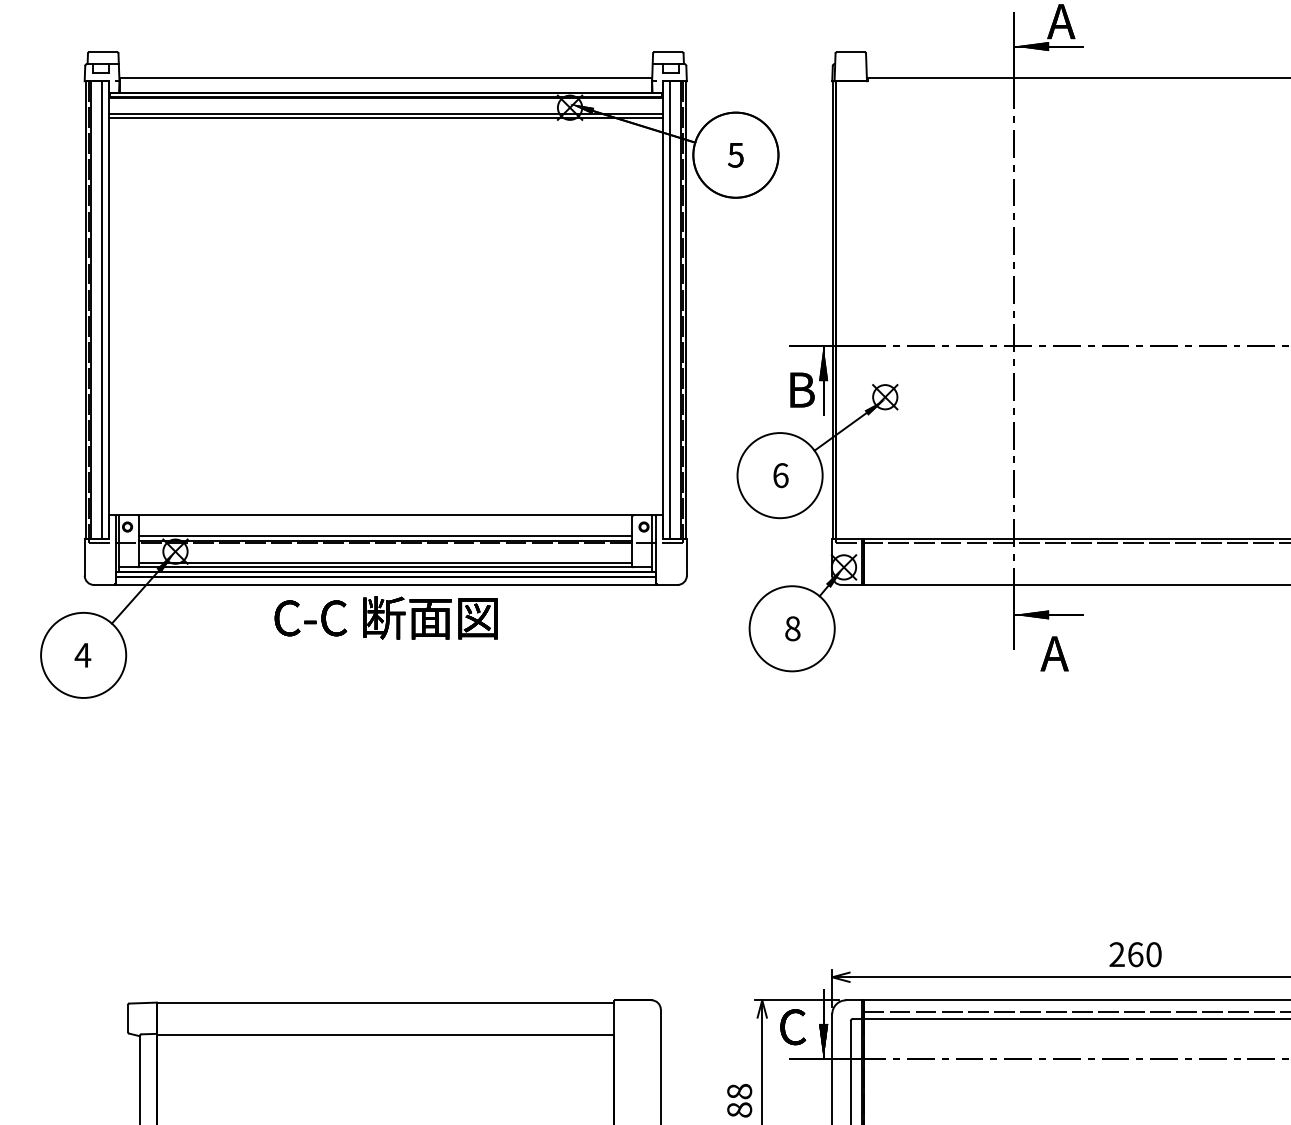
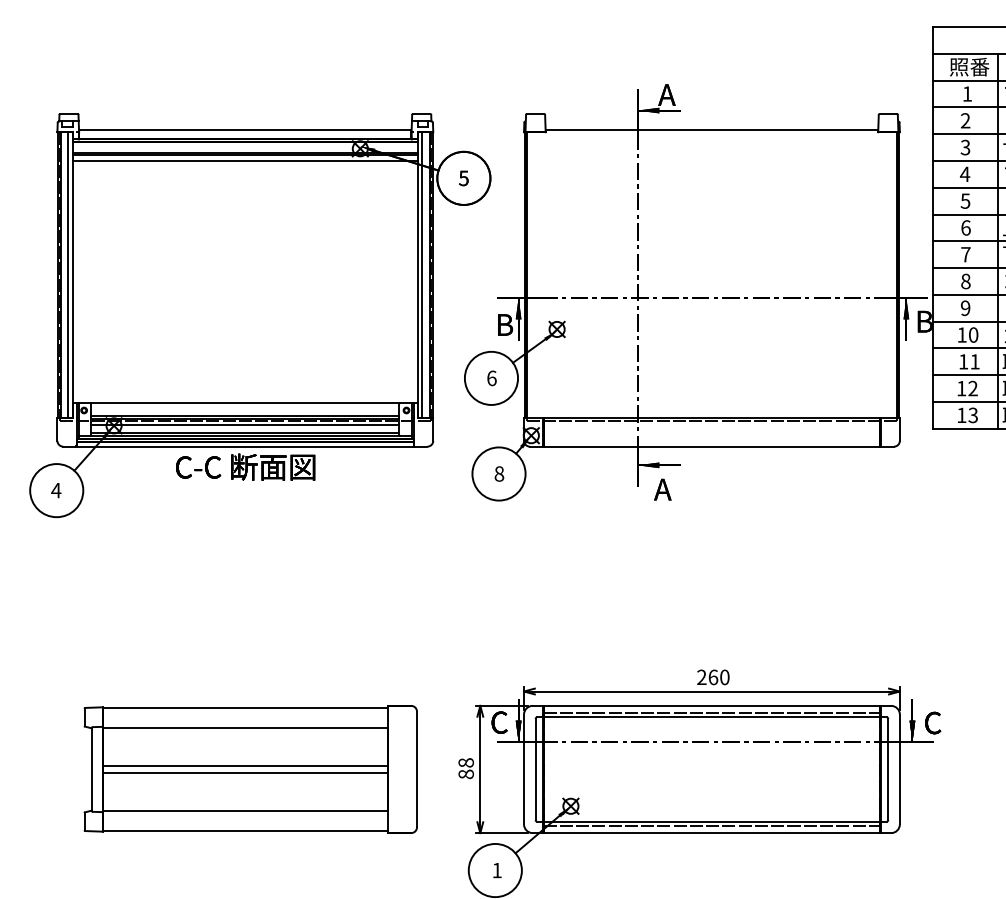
line: (386, 128) -> (245, 161), added
line: (386, 549) -> (245, 424), added
line: (386, 1095) -> (245, 765), added
line: (386, 1108) -> (245, 773), added

